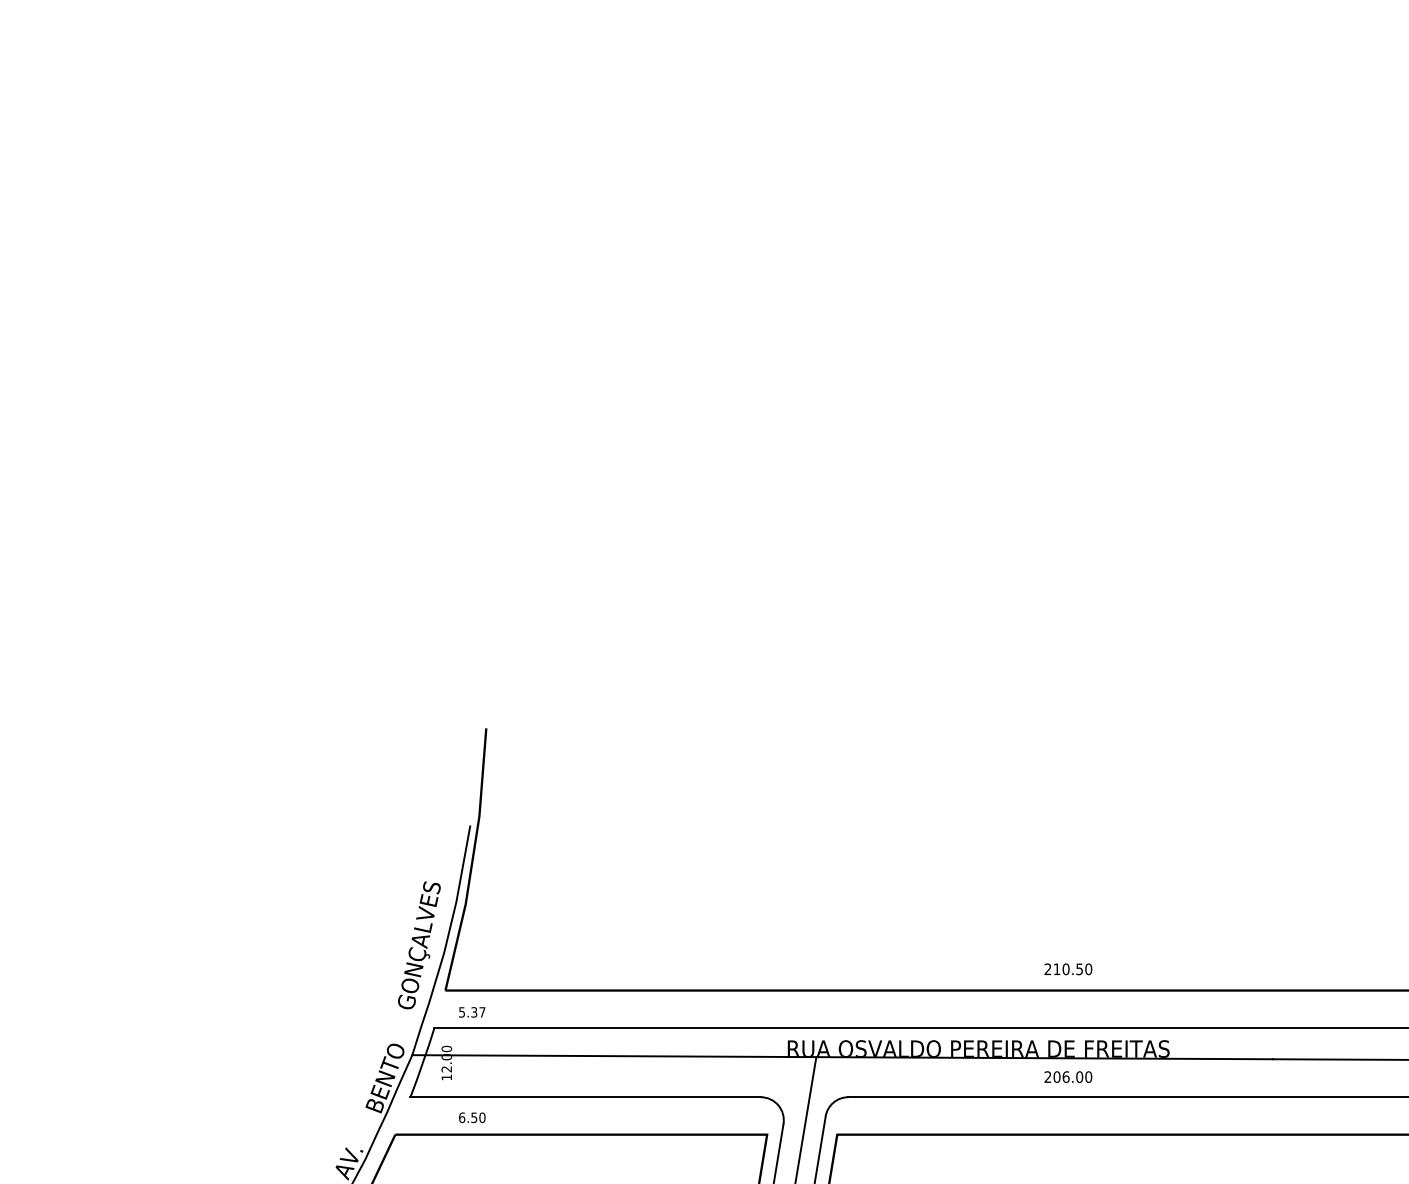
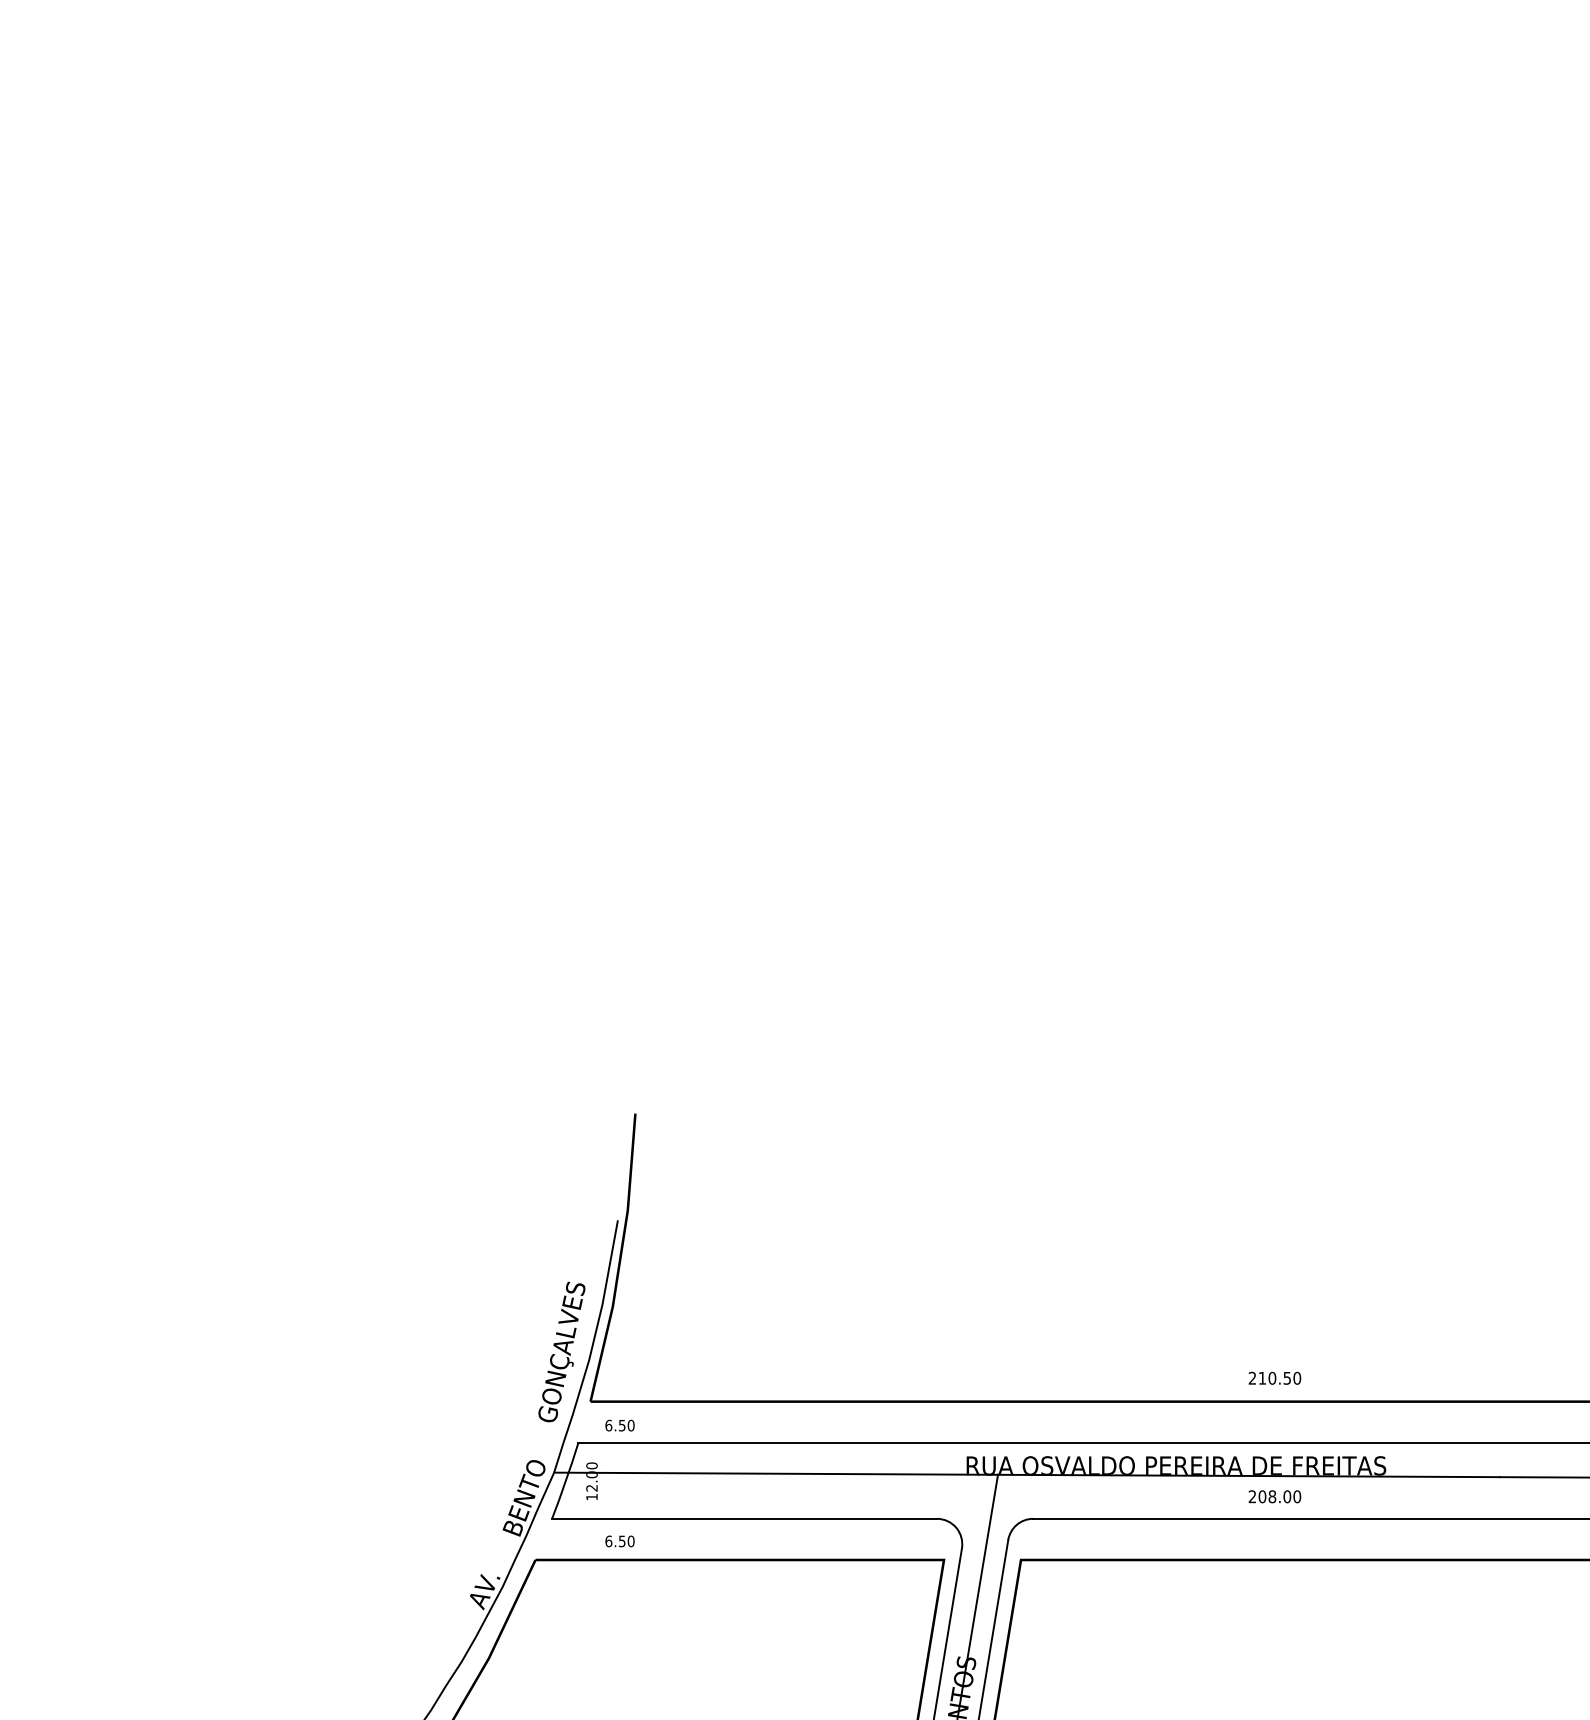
text: (471, 1012) -> (619, 1425), 5.37 -> 6.50
text: (1066, 1076) -> (1272, 1496), 206.00 -> 208.00

